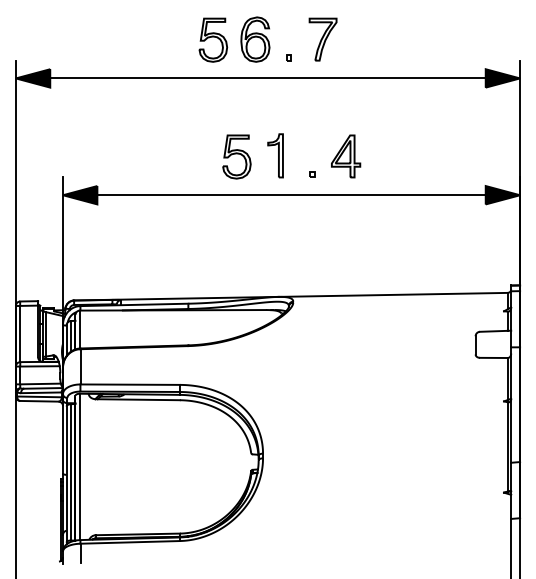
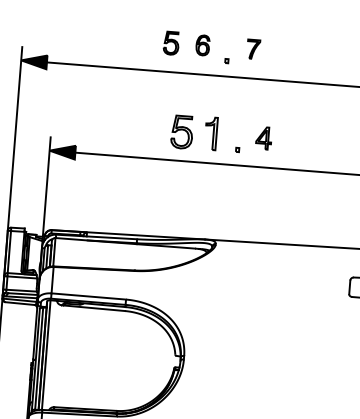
part: (213, 39) -> (171, 42), size x0.7
part: (255, 39) -> (202, 45), size x0.6
part: (322, 39) -> (253, 49), size x0.6
part: (346, 156) -> (264, 138), size x0.7

